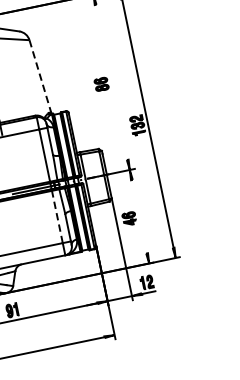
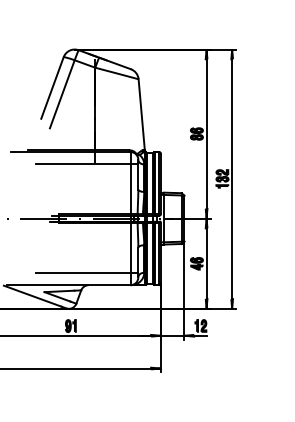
line: (40, 76) -> (141, 114), dashed -> solid
line: (111, 81) -> (206, 133), added
line: (57, 216) -> (130, 247), dashed -> solid
line: (139, 216) -> (206, 263), added

